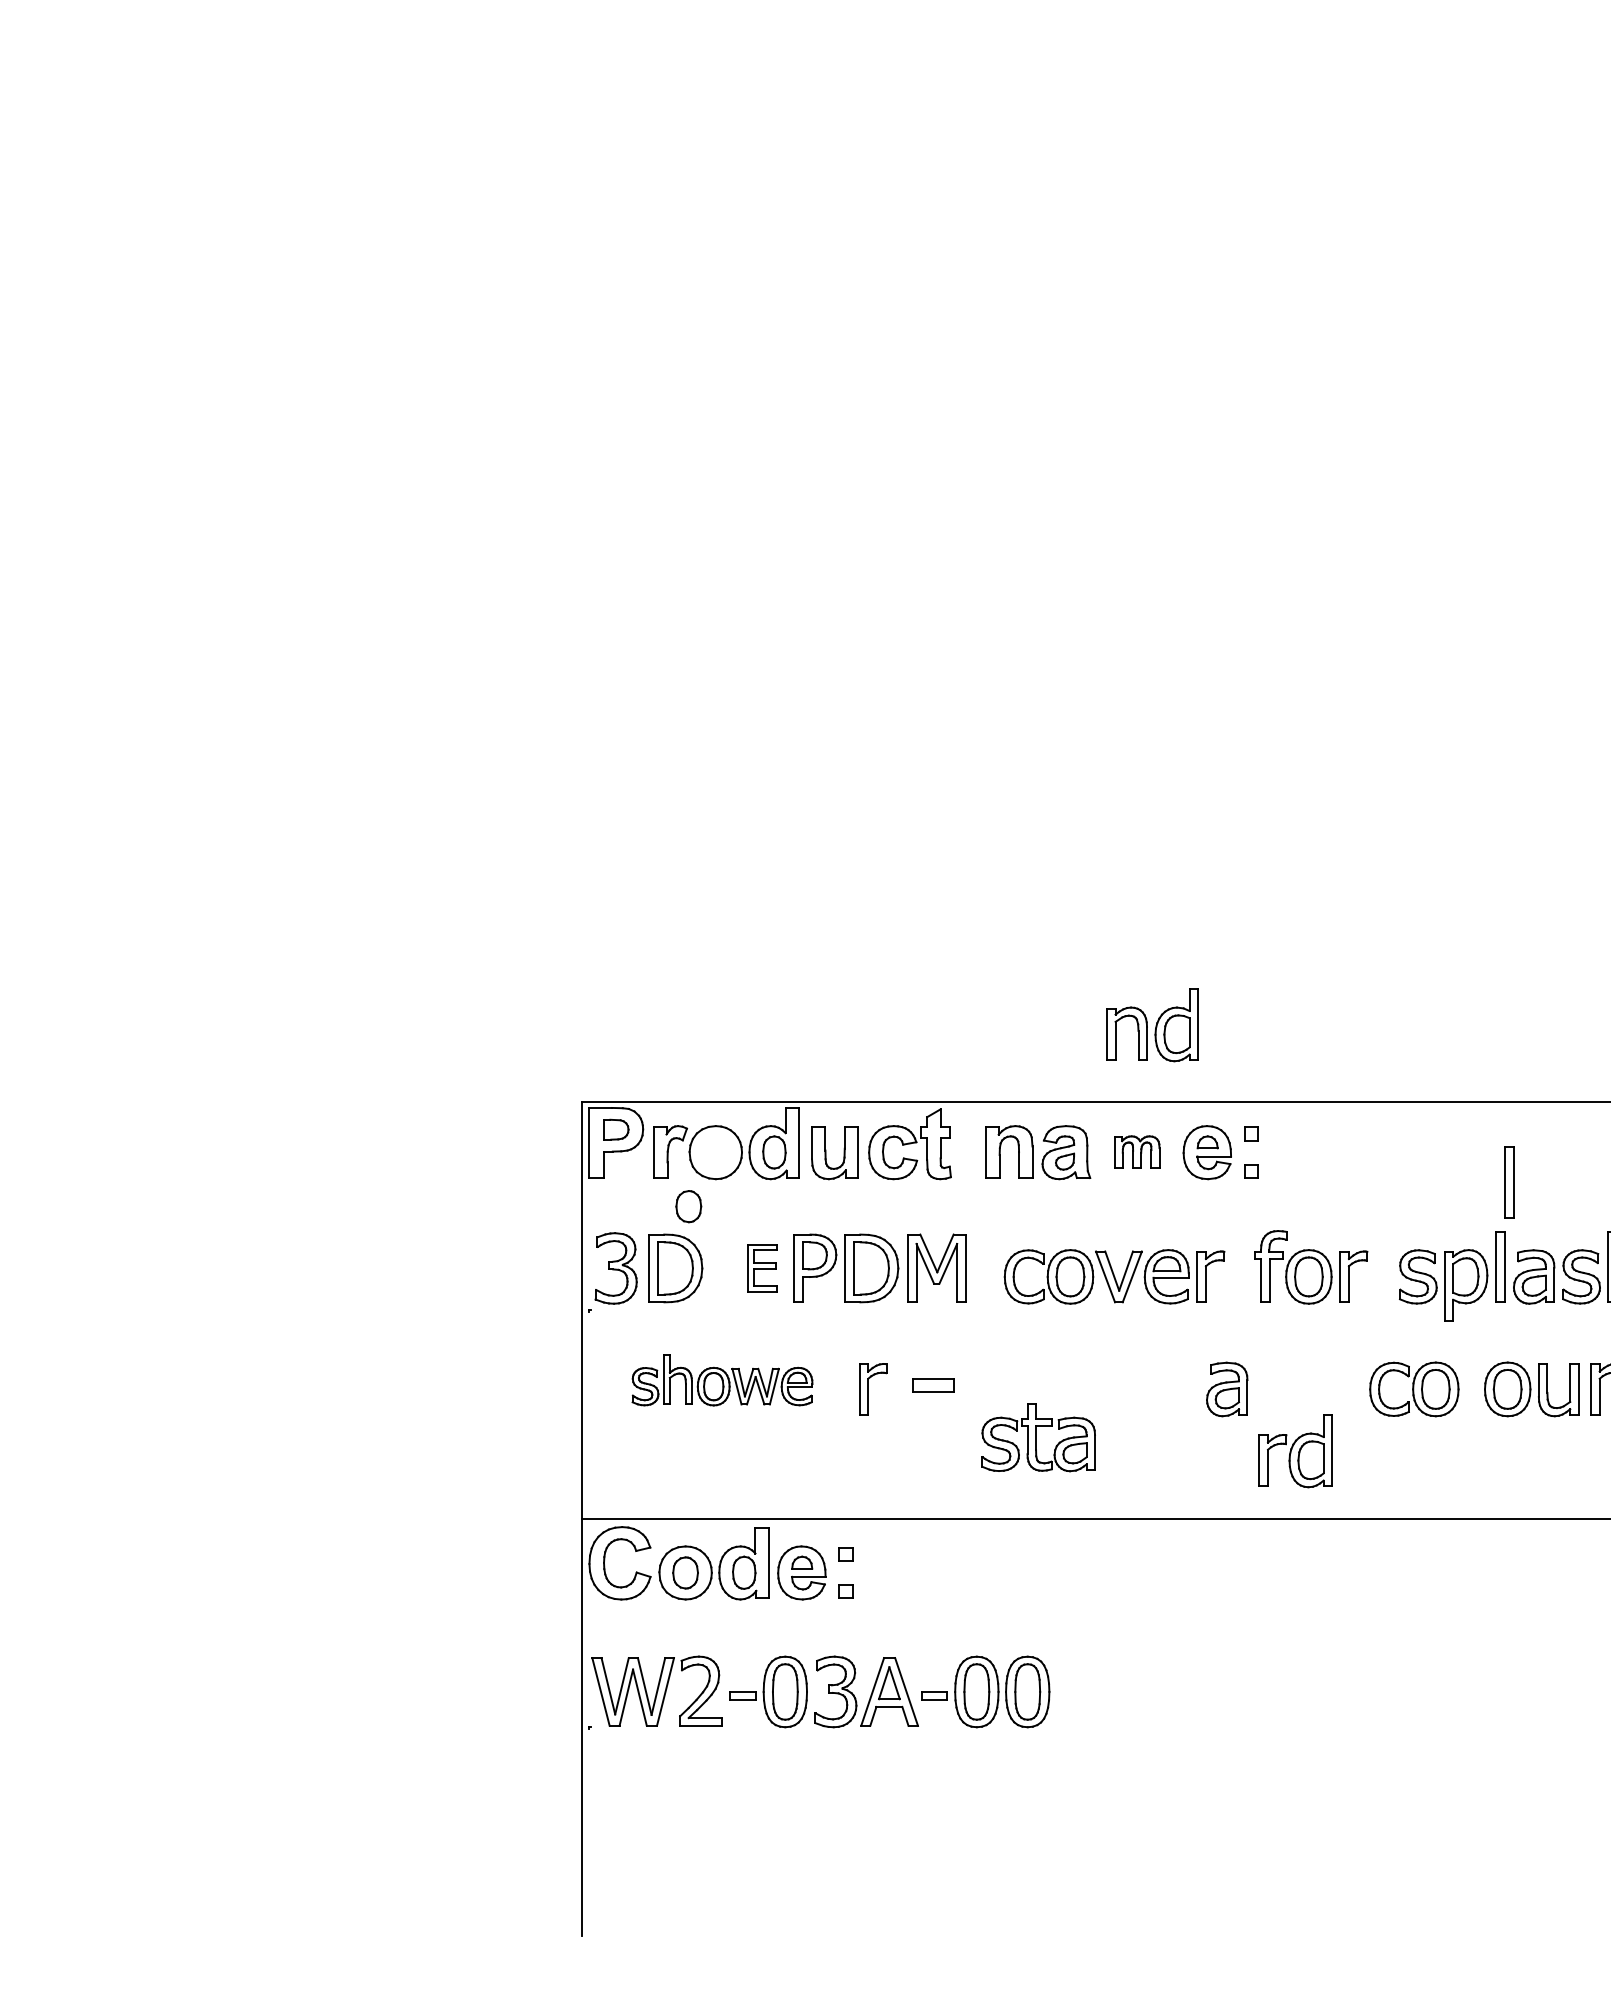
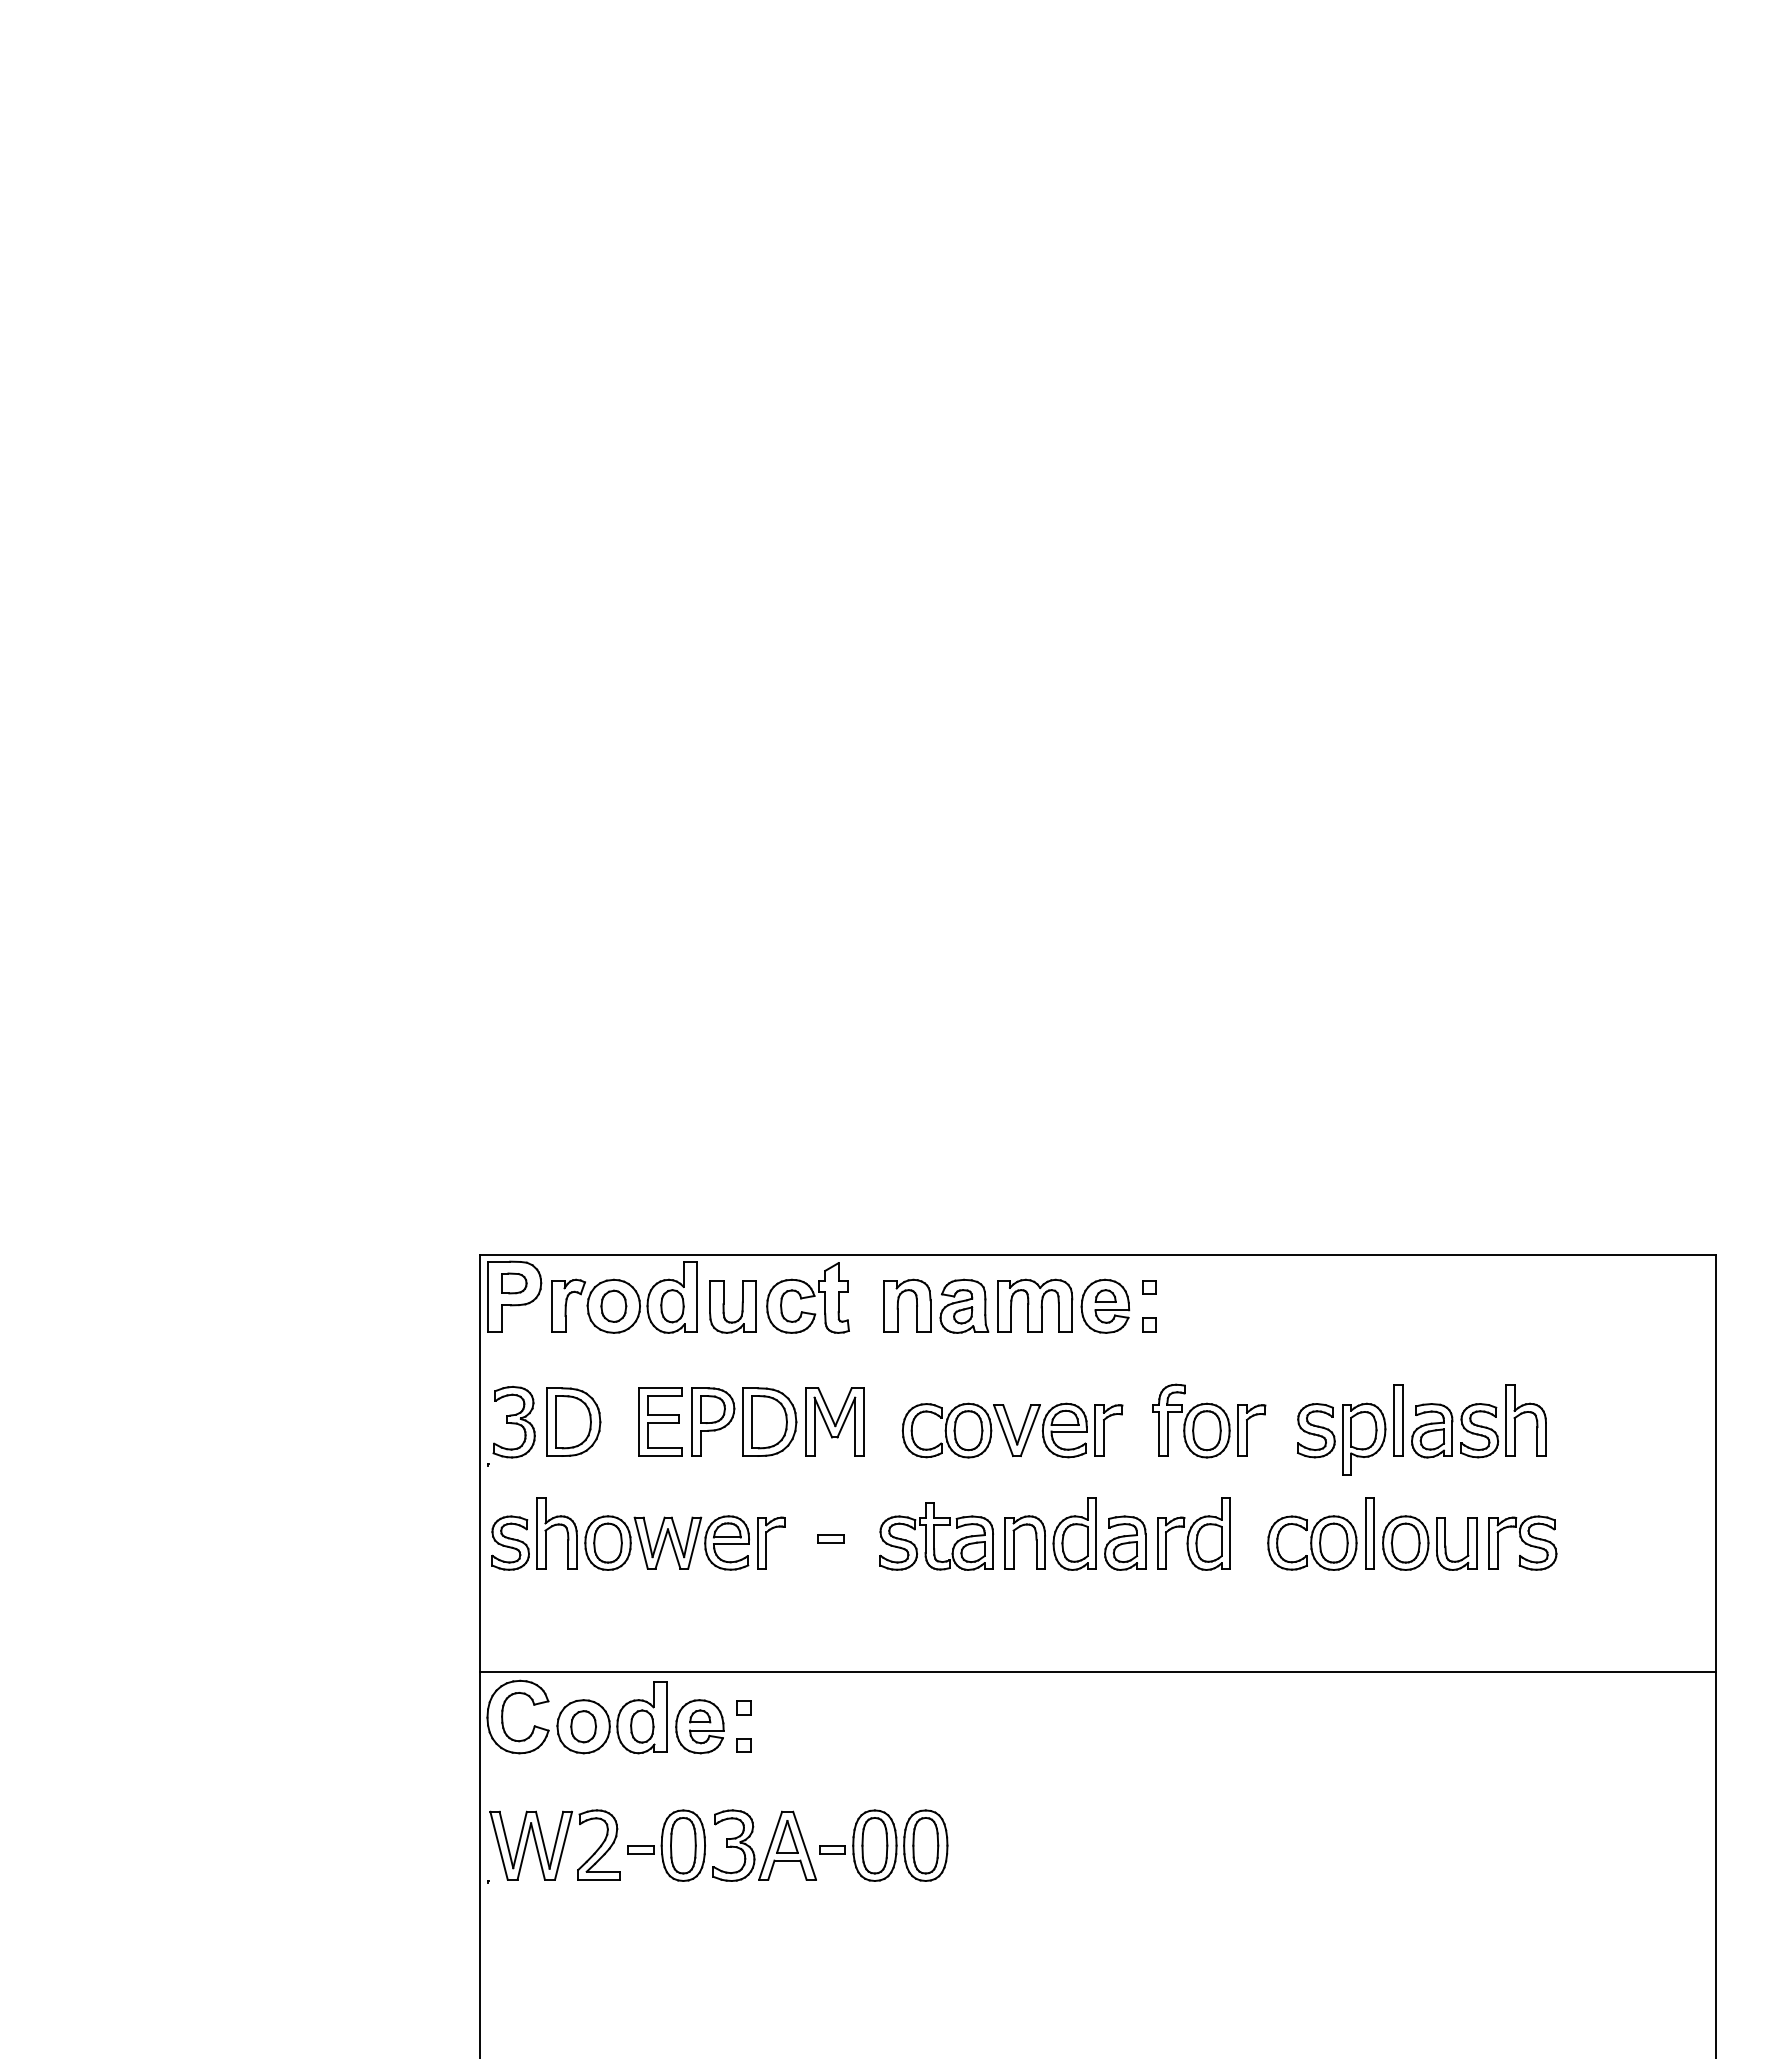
part: (1152, 1024) -> (1050, 1533), moved
part: (1137, 1151) -> (1035, 1305), size x1.67
part: (1509, 1182) -> (1369, 1533), moved
part: (688, 1205) -> (613, 1305), moved
part: (762, 1267) -> (660, 1421), size x1.43
part: (722, 1379) -> (620, 1533), size x1.43
part: (932, 1384) -> (830, 1538), size x0.62
part: (1038, 1437) -> (936, 1536), moved
part: (1295, 1450) -> (1193, 1533), moved

